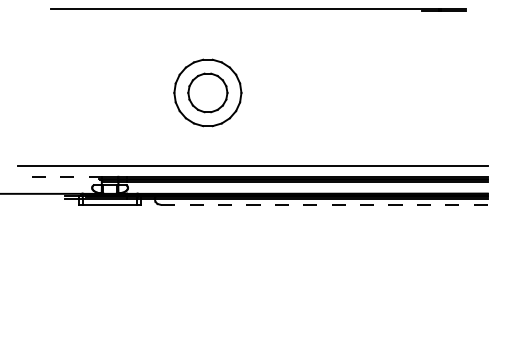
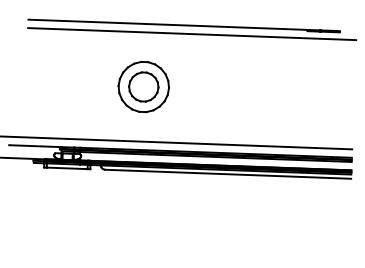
line: (269, 20) -> (192, 34), added
line: (66, 176) -> (35, 145), dashed -> solid
line: (324, 204) -> (228, 174), dashed -> solid

